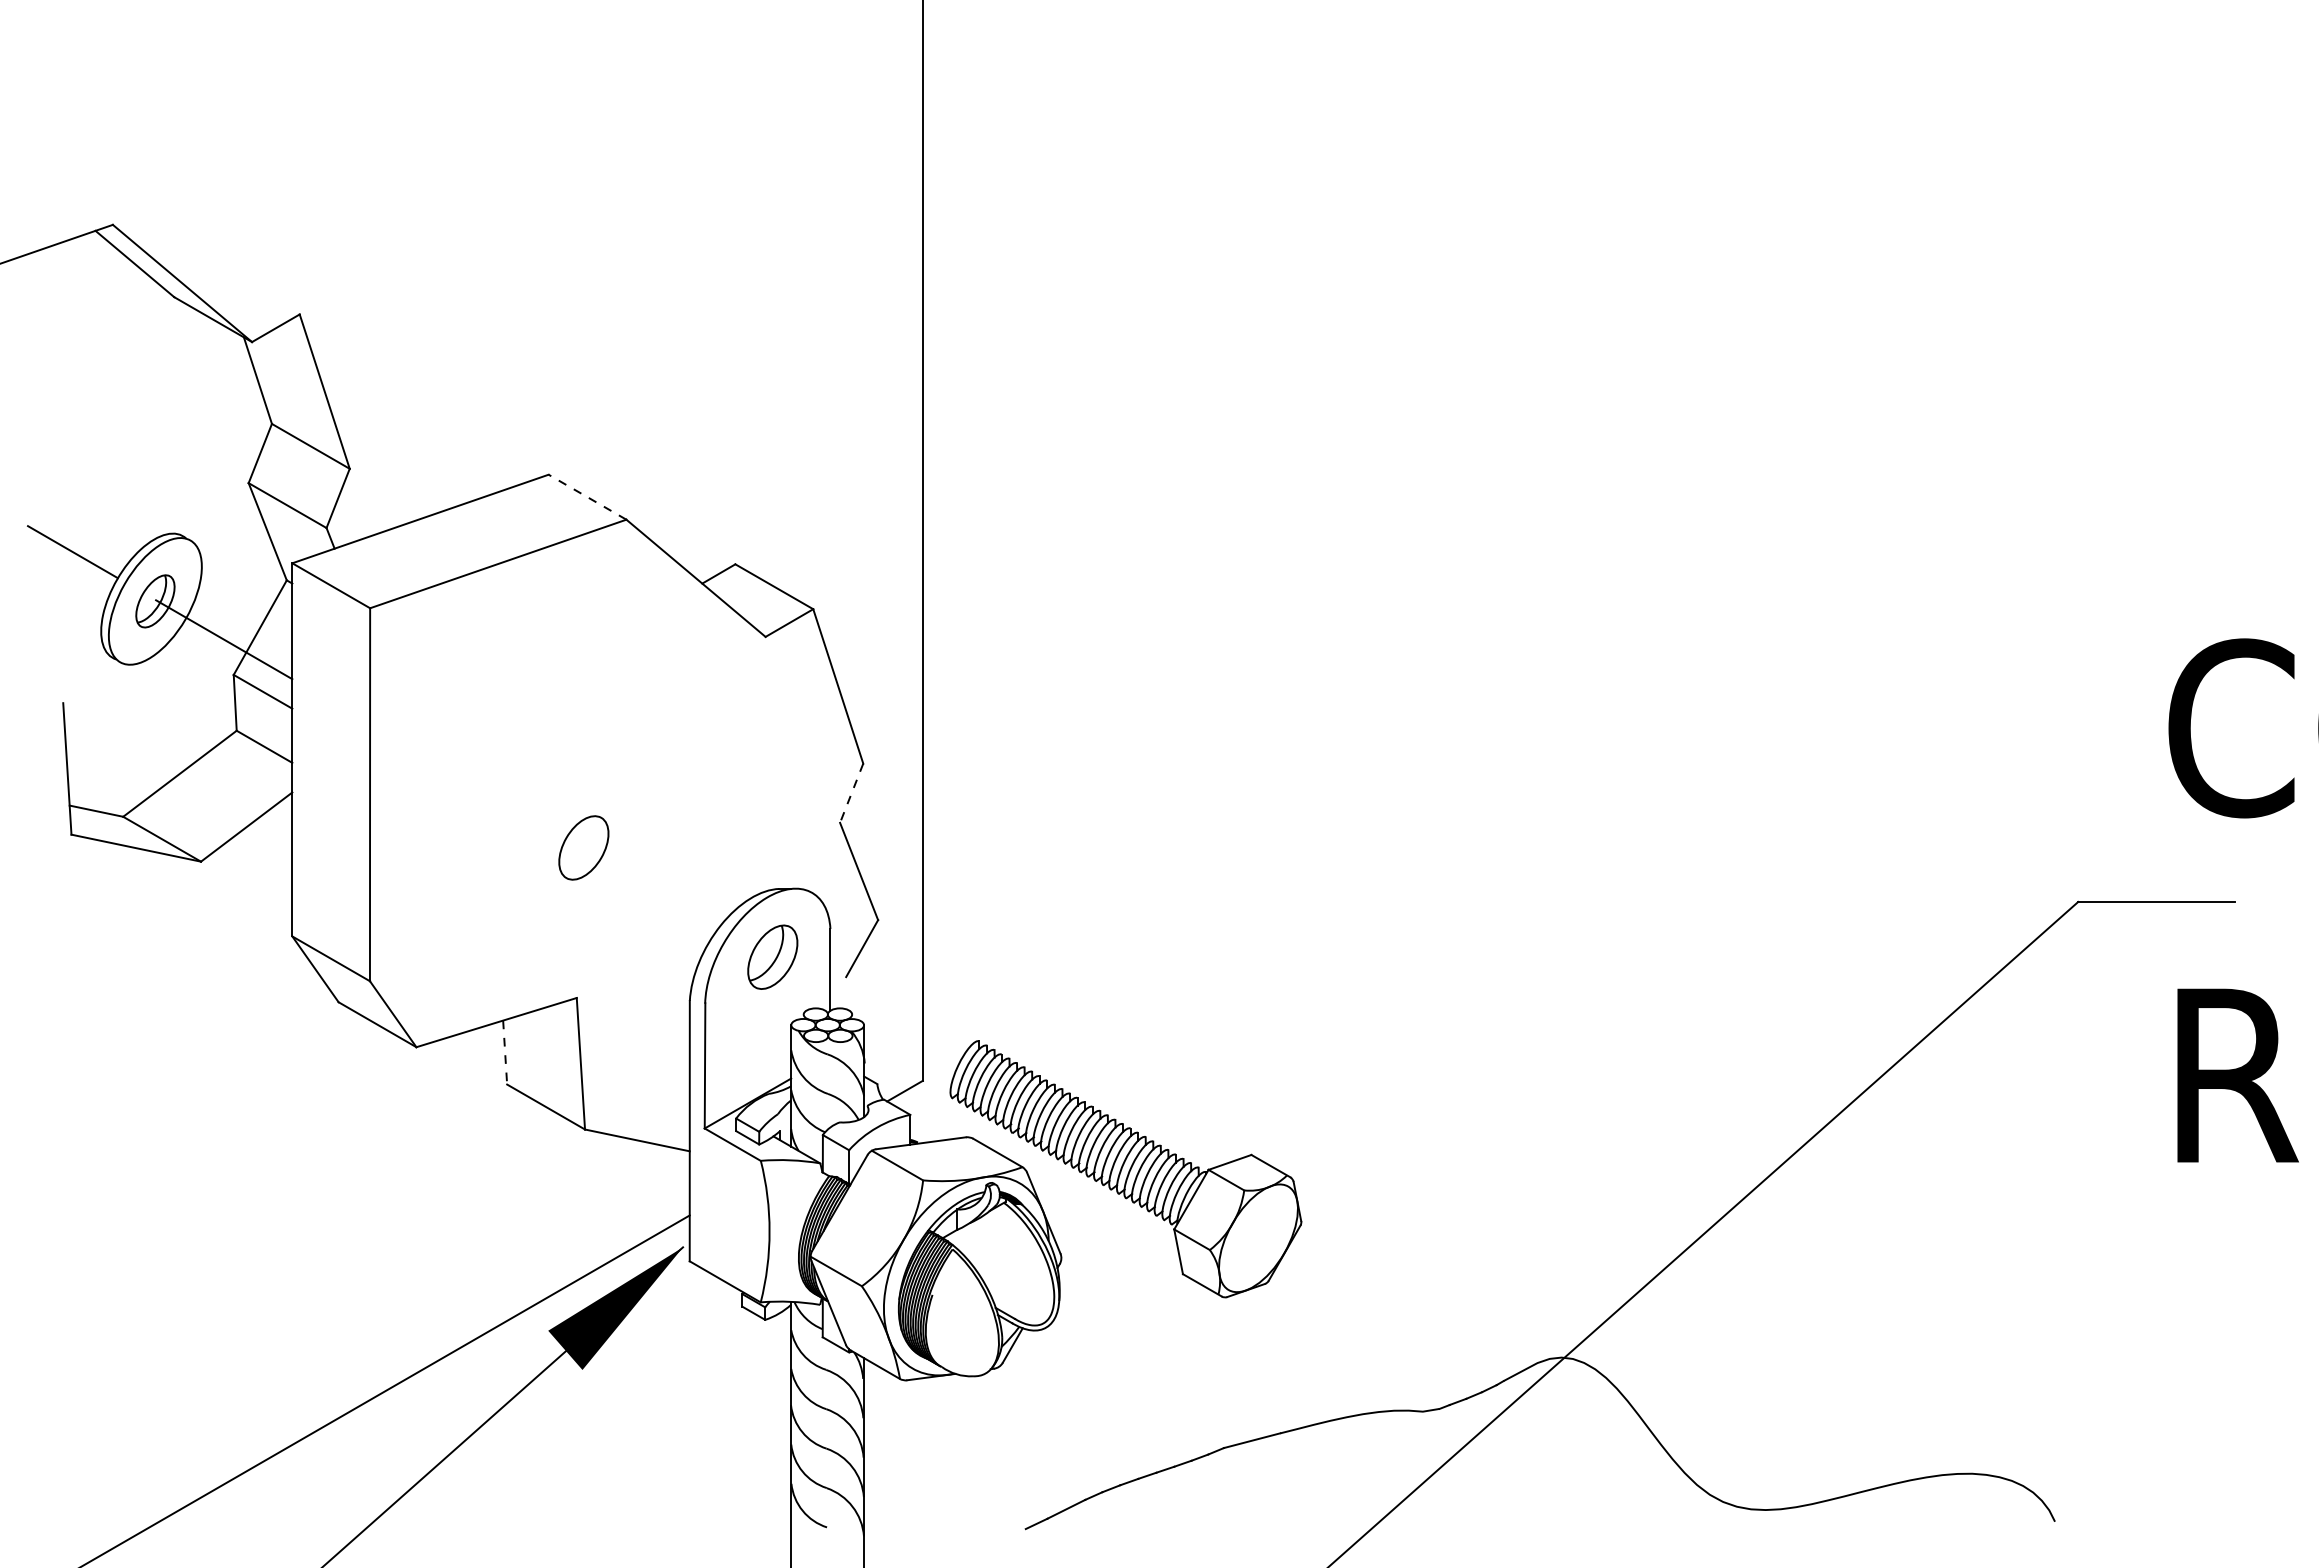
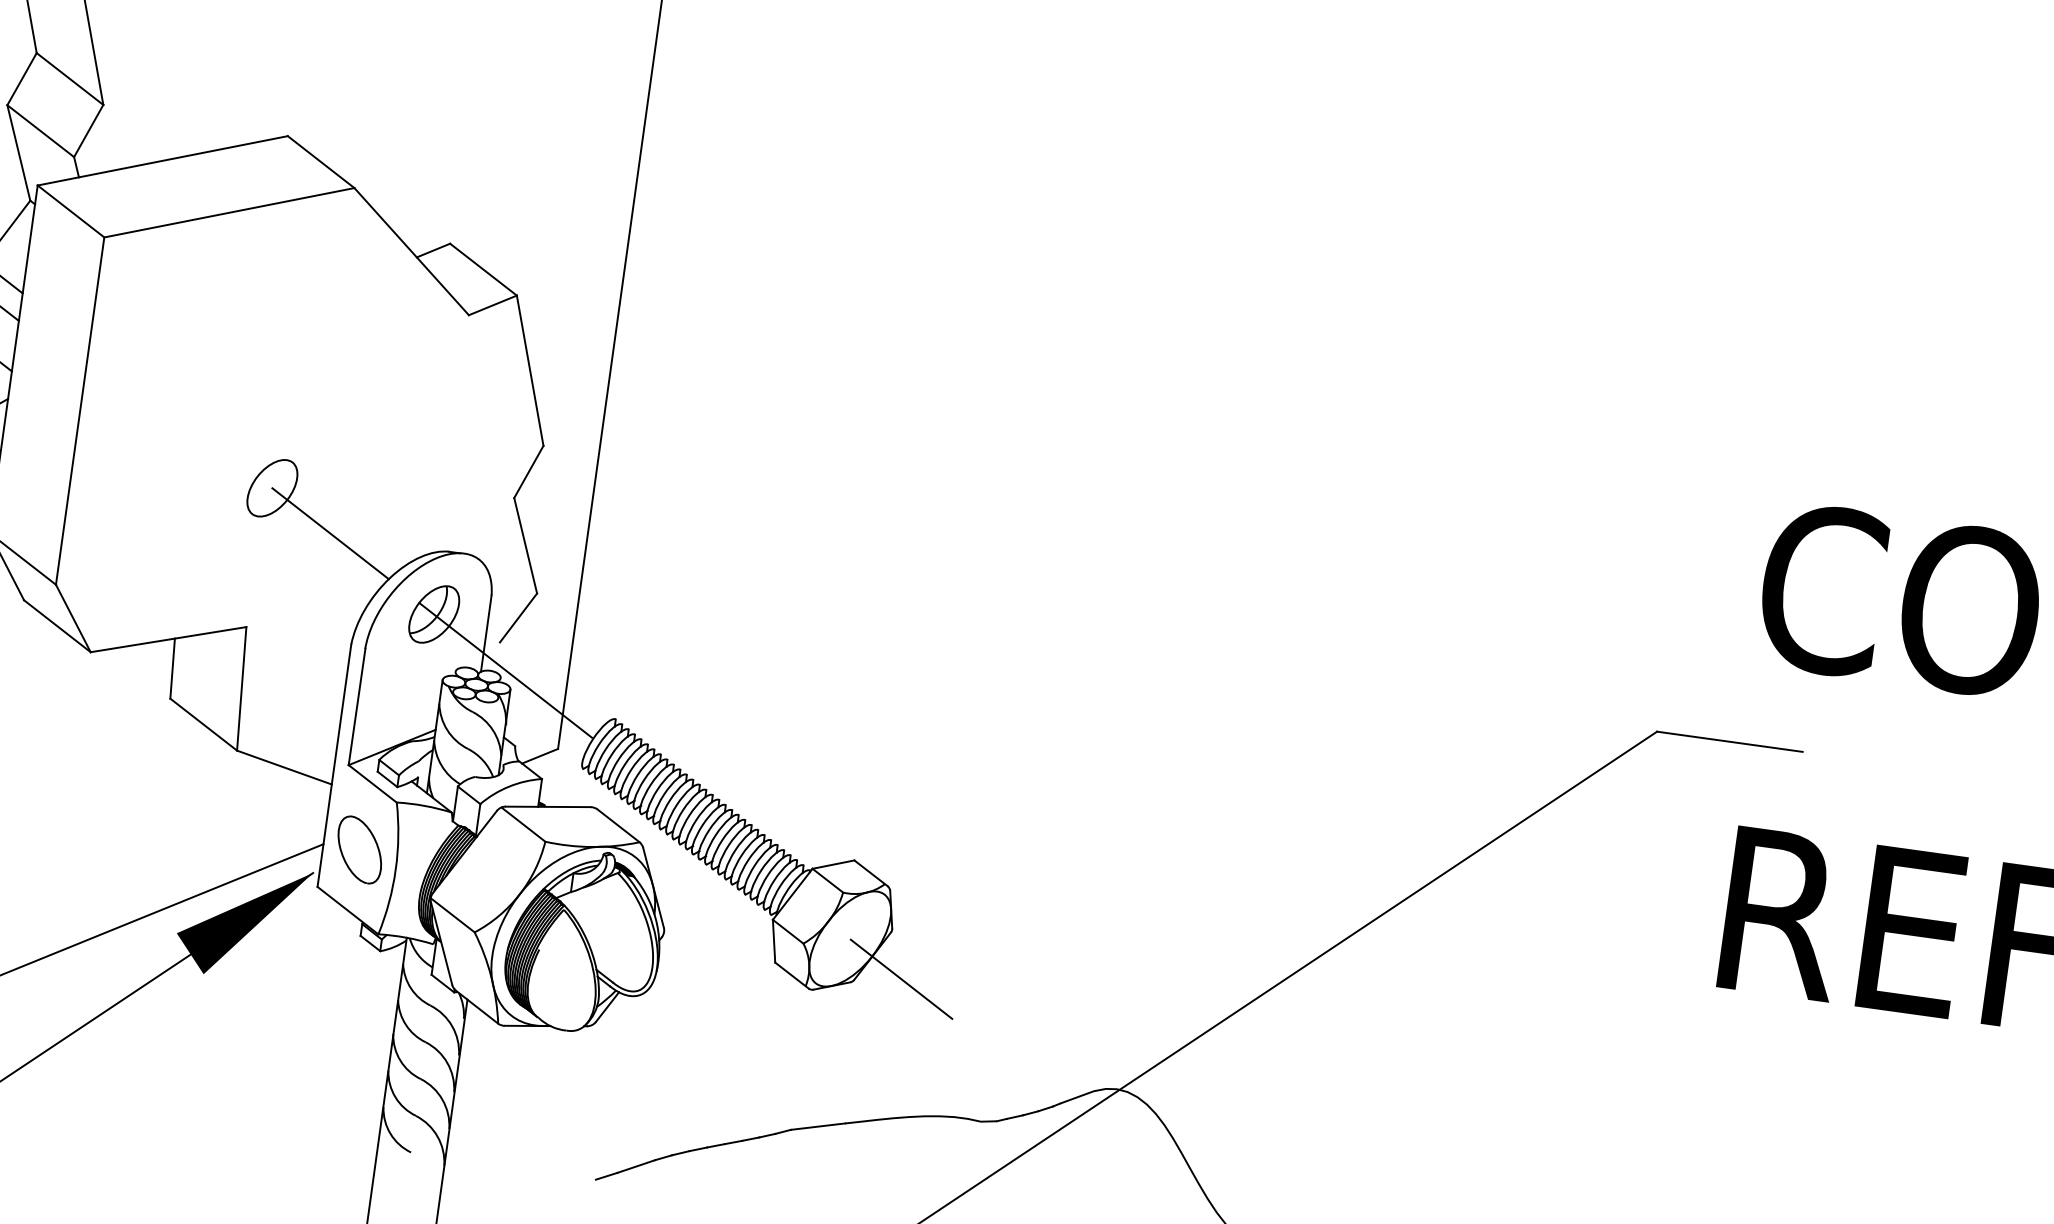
line: (587, 497) -> (321, 162), dashed -> solid
line: (851, 793) -> (528, 472), dashed -> solid
line: (651, 886) -> (330, 532), added
line: (855, 1005) -> (504, 670), added
line: (505, 1053) -> (172, 669), dashed -> solid
curve: (713, 1225) -> (344, 856), added
line: (1318, 1273) -> (901, 979), added

